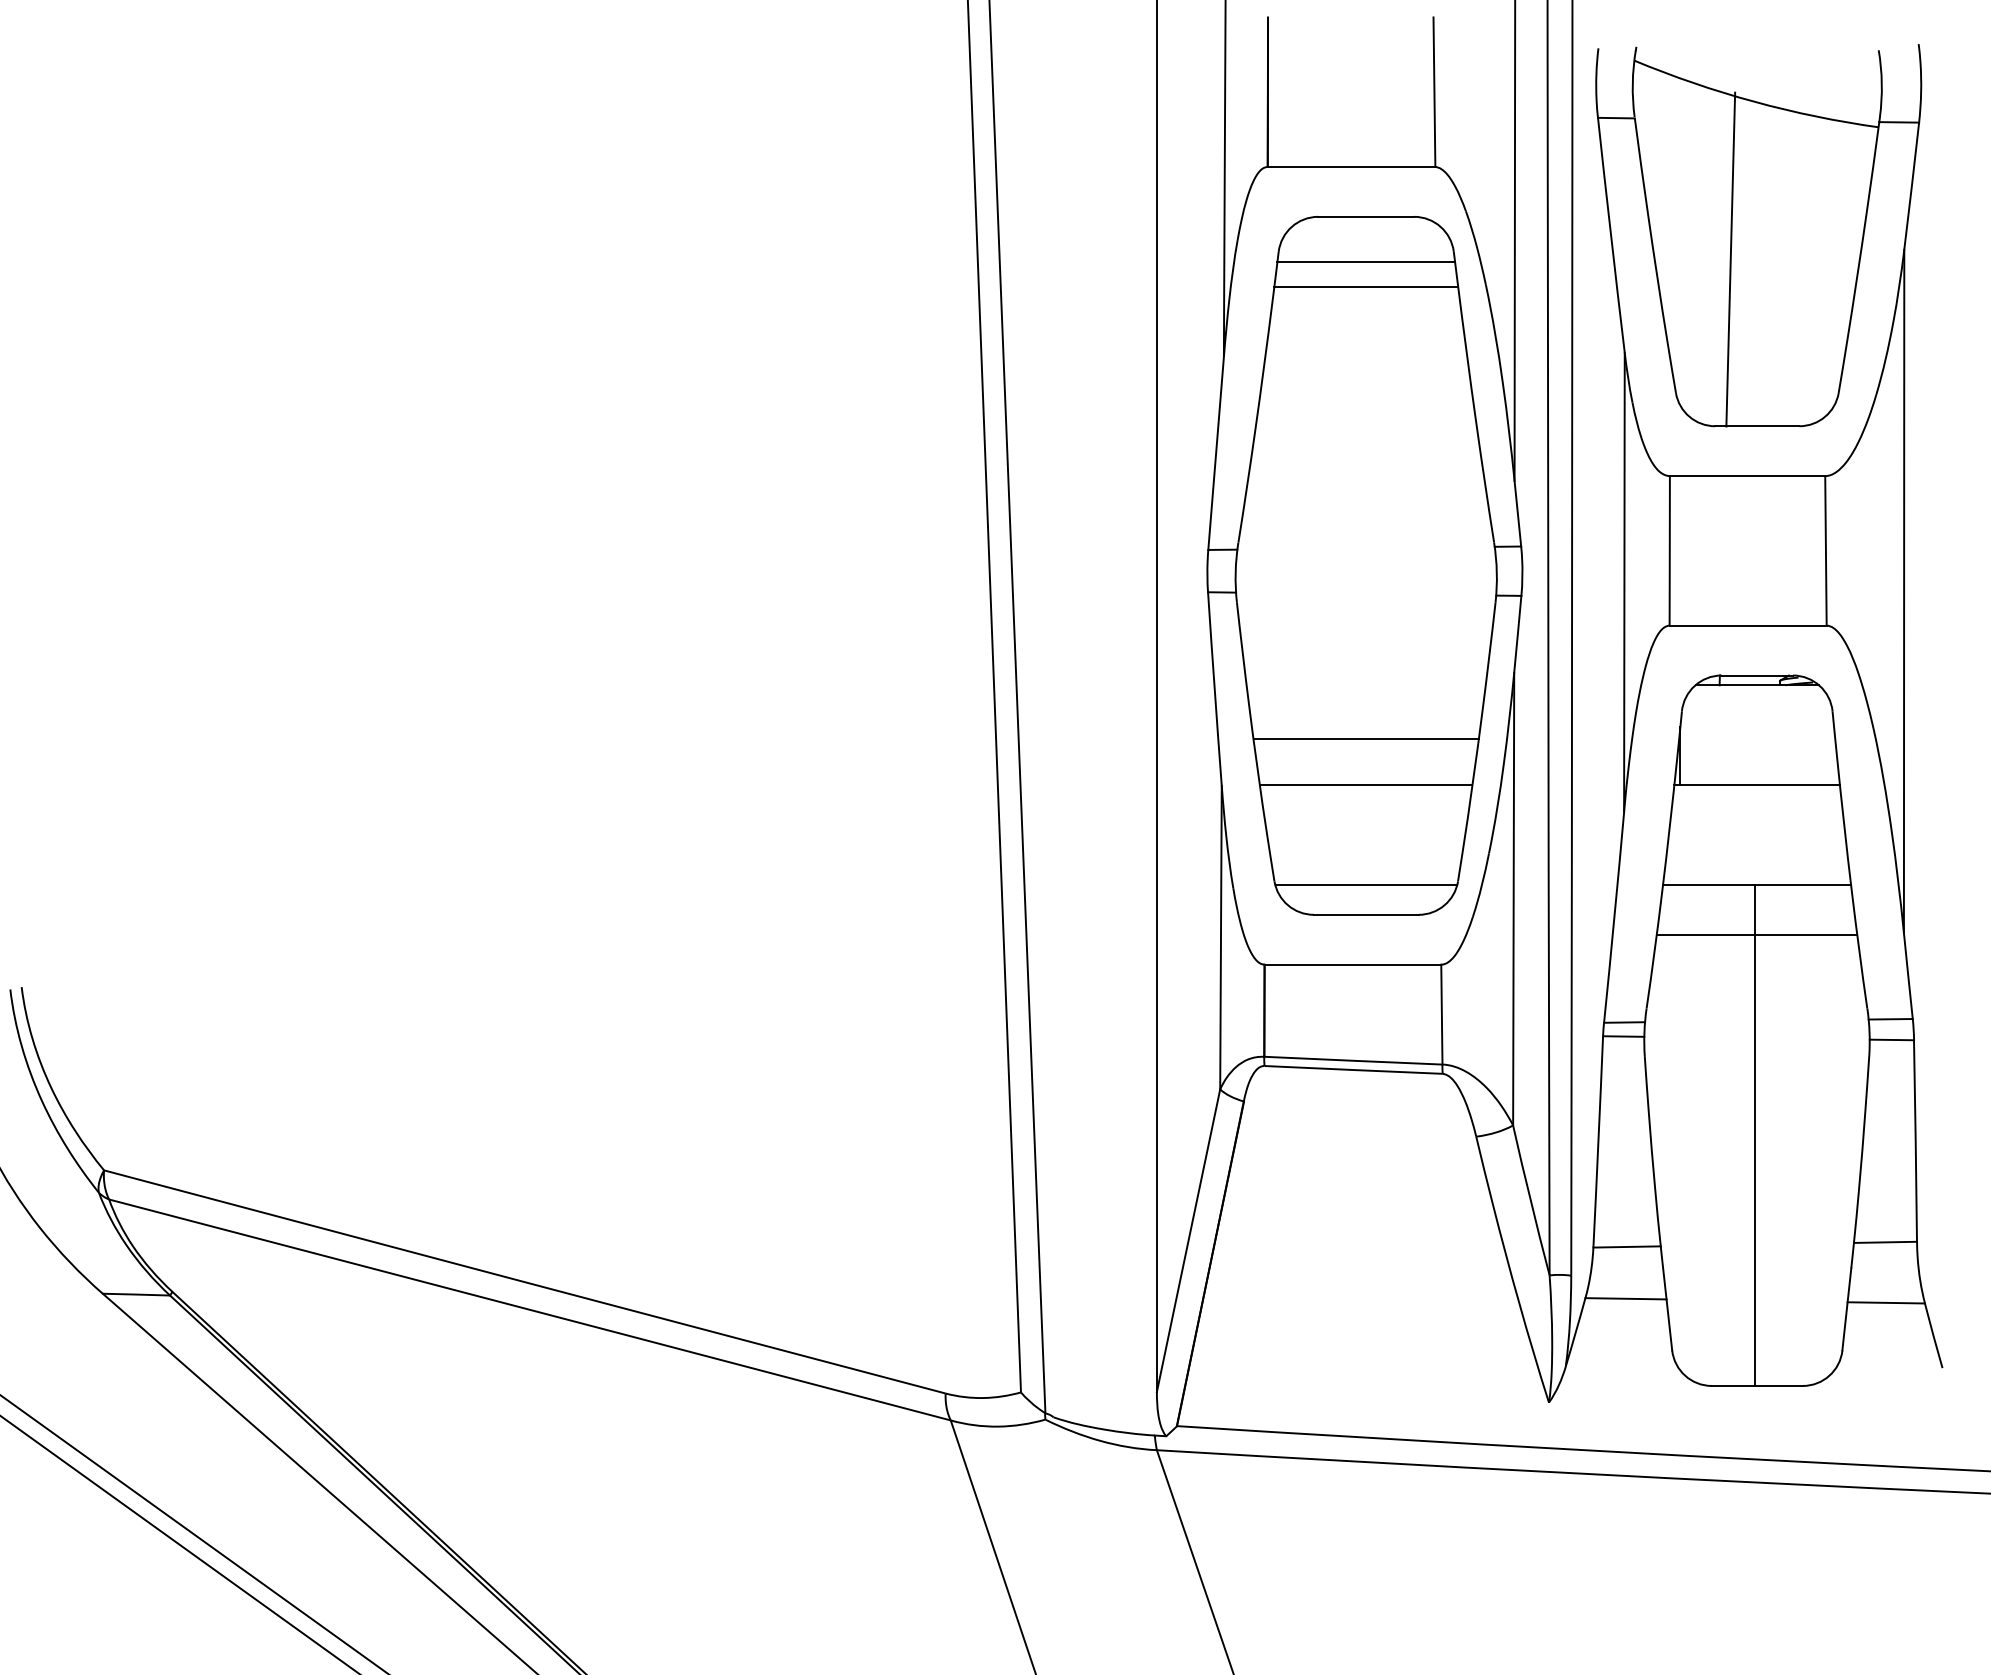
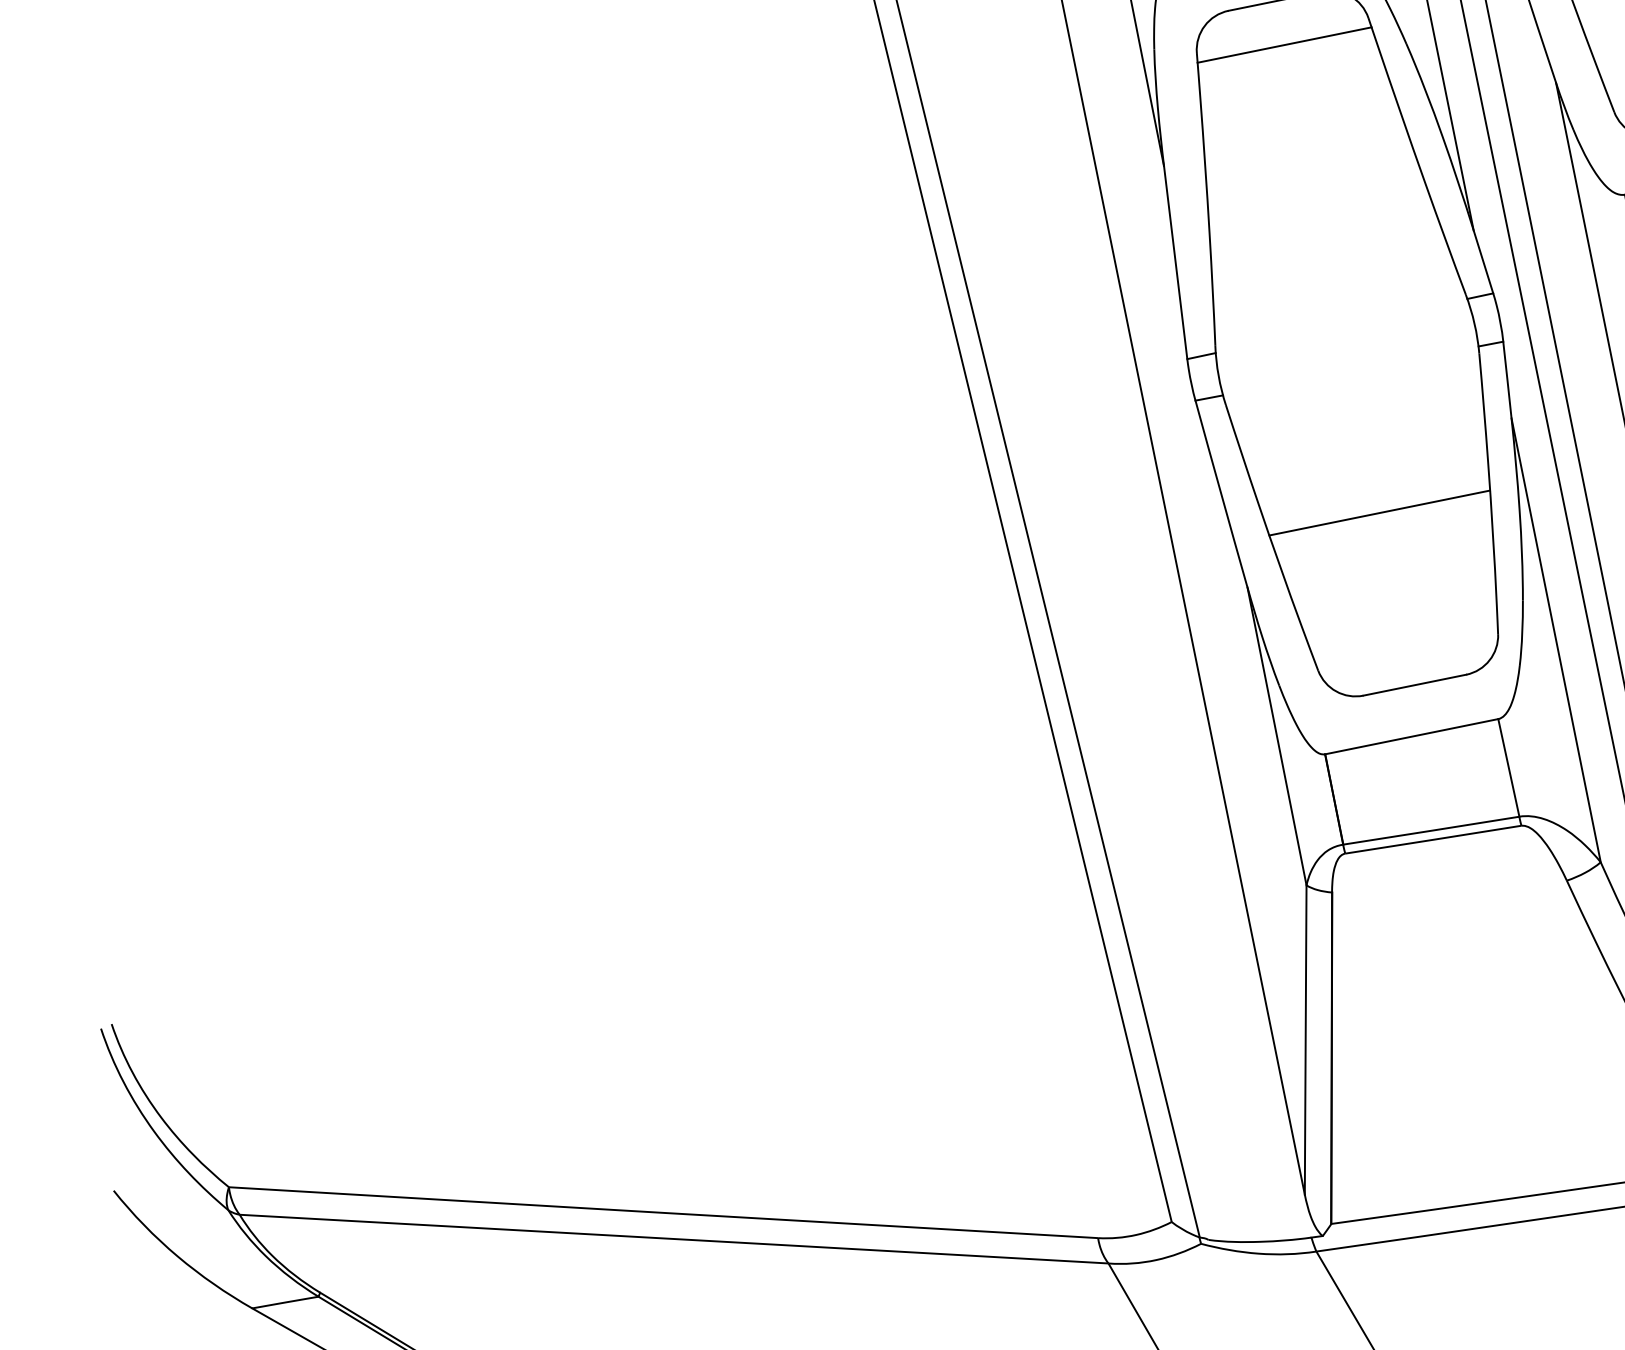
line: (1366, 286) -> (1289, 69), removed
line: (1365, 785) -> (1388, 558), removed
line: (1365, 884) -> (1408, 655), removed

